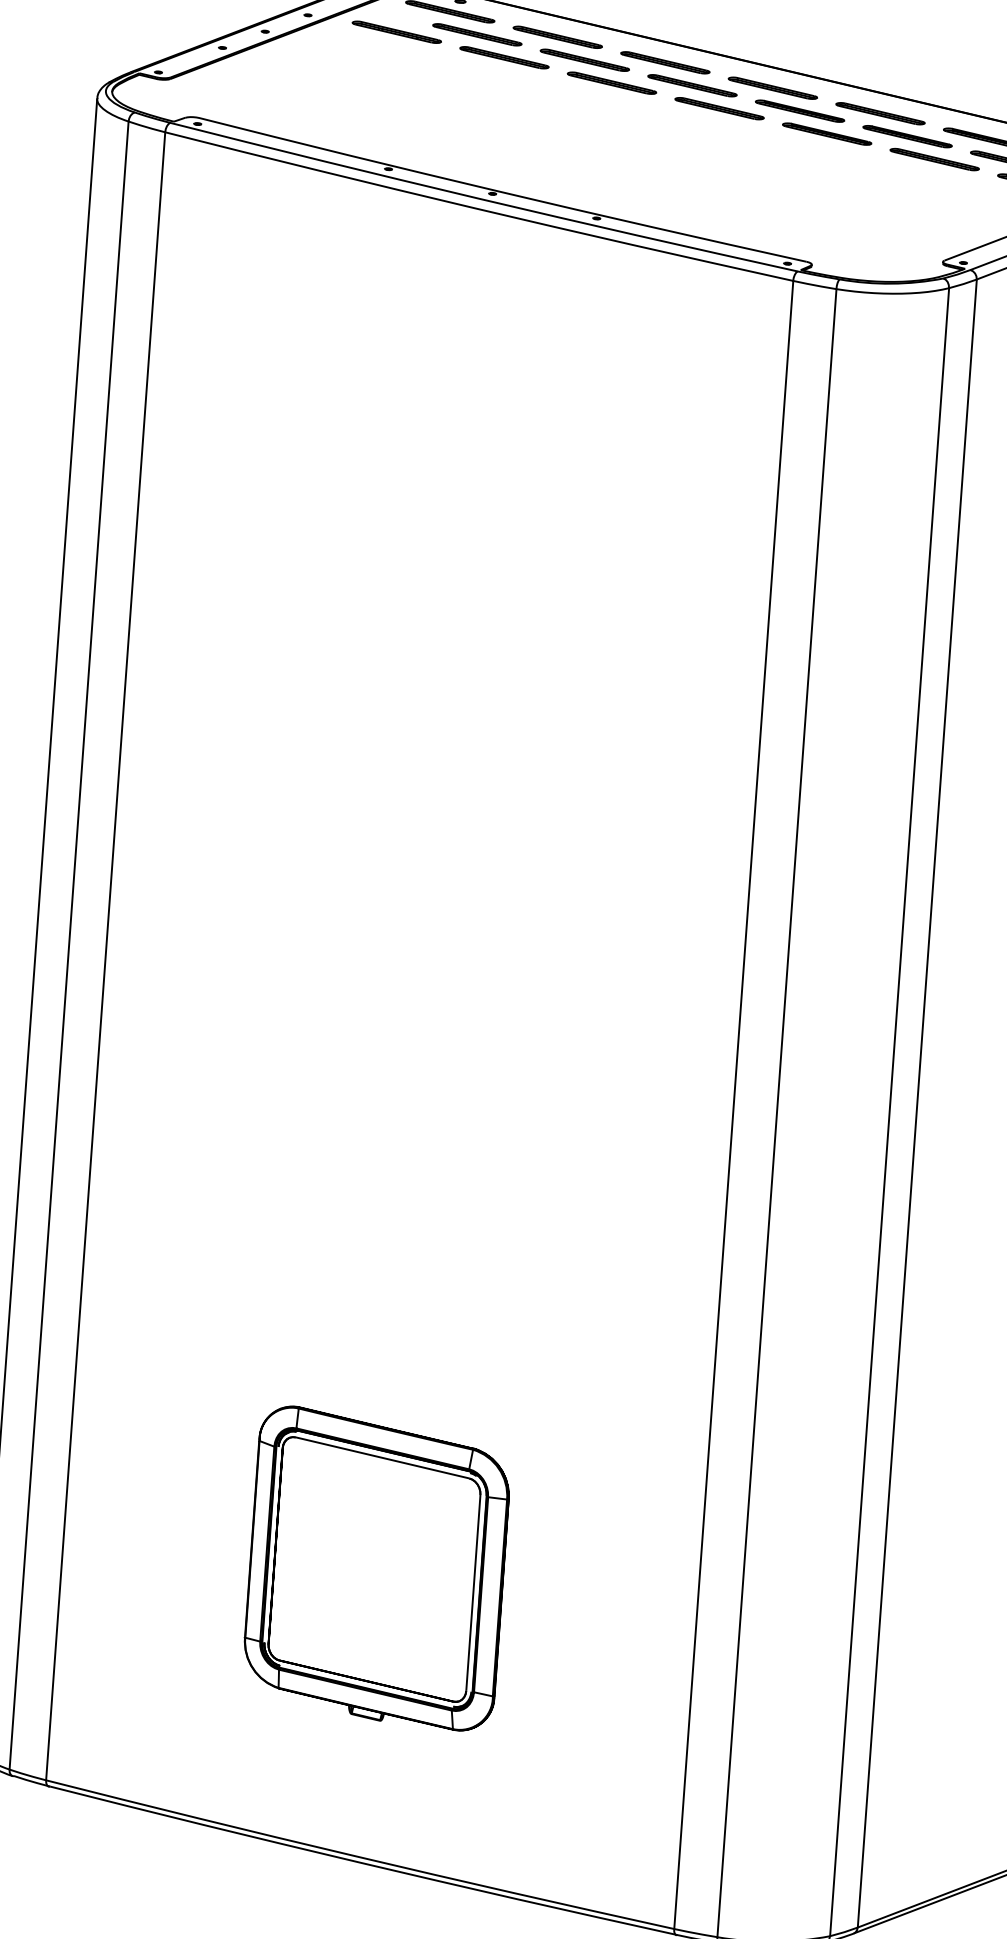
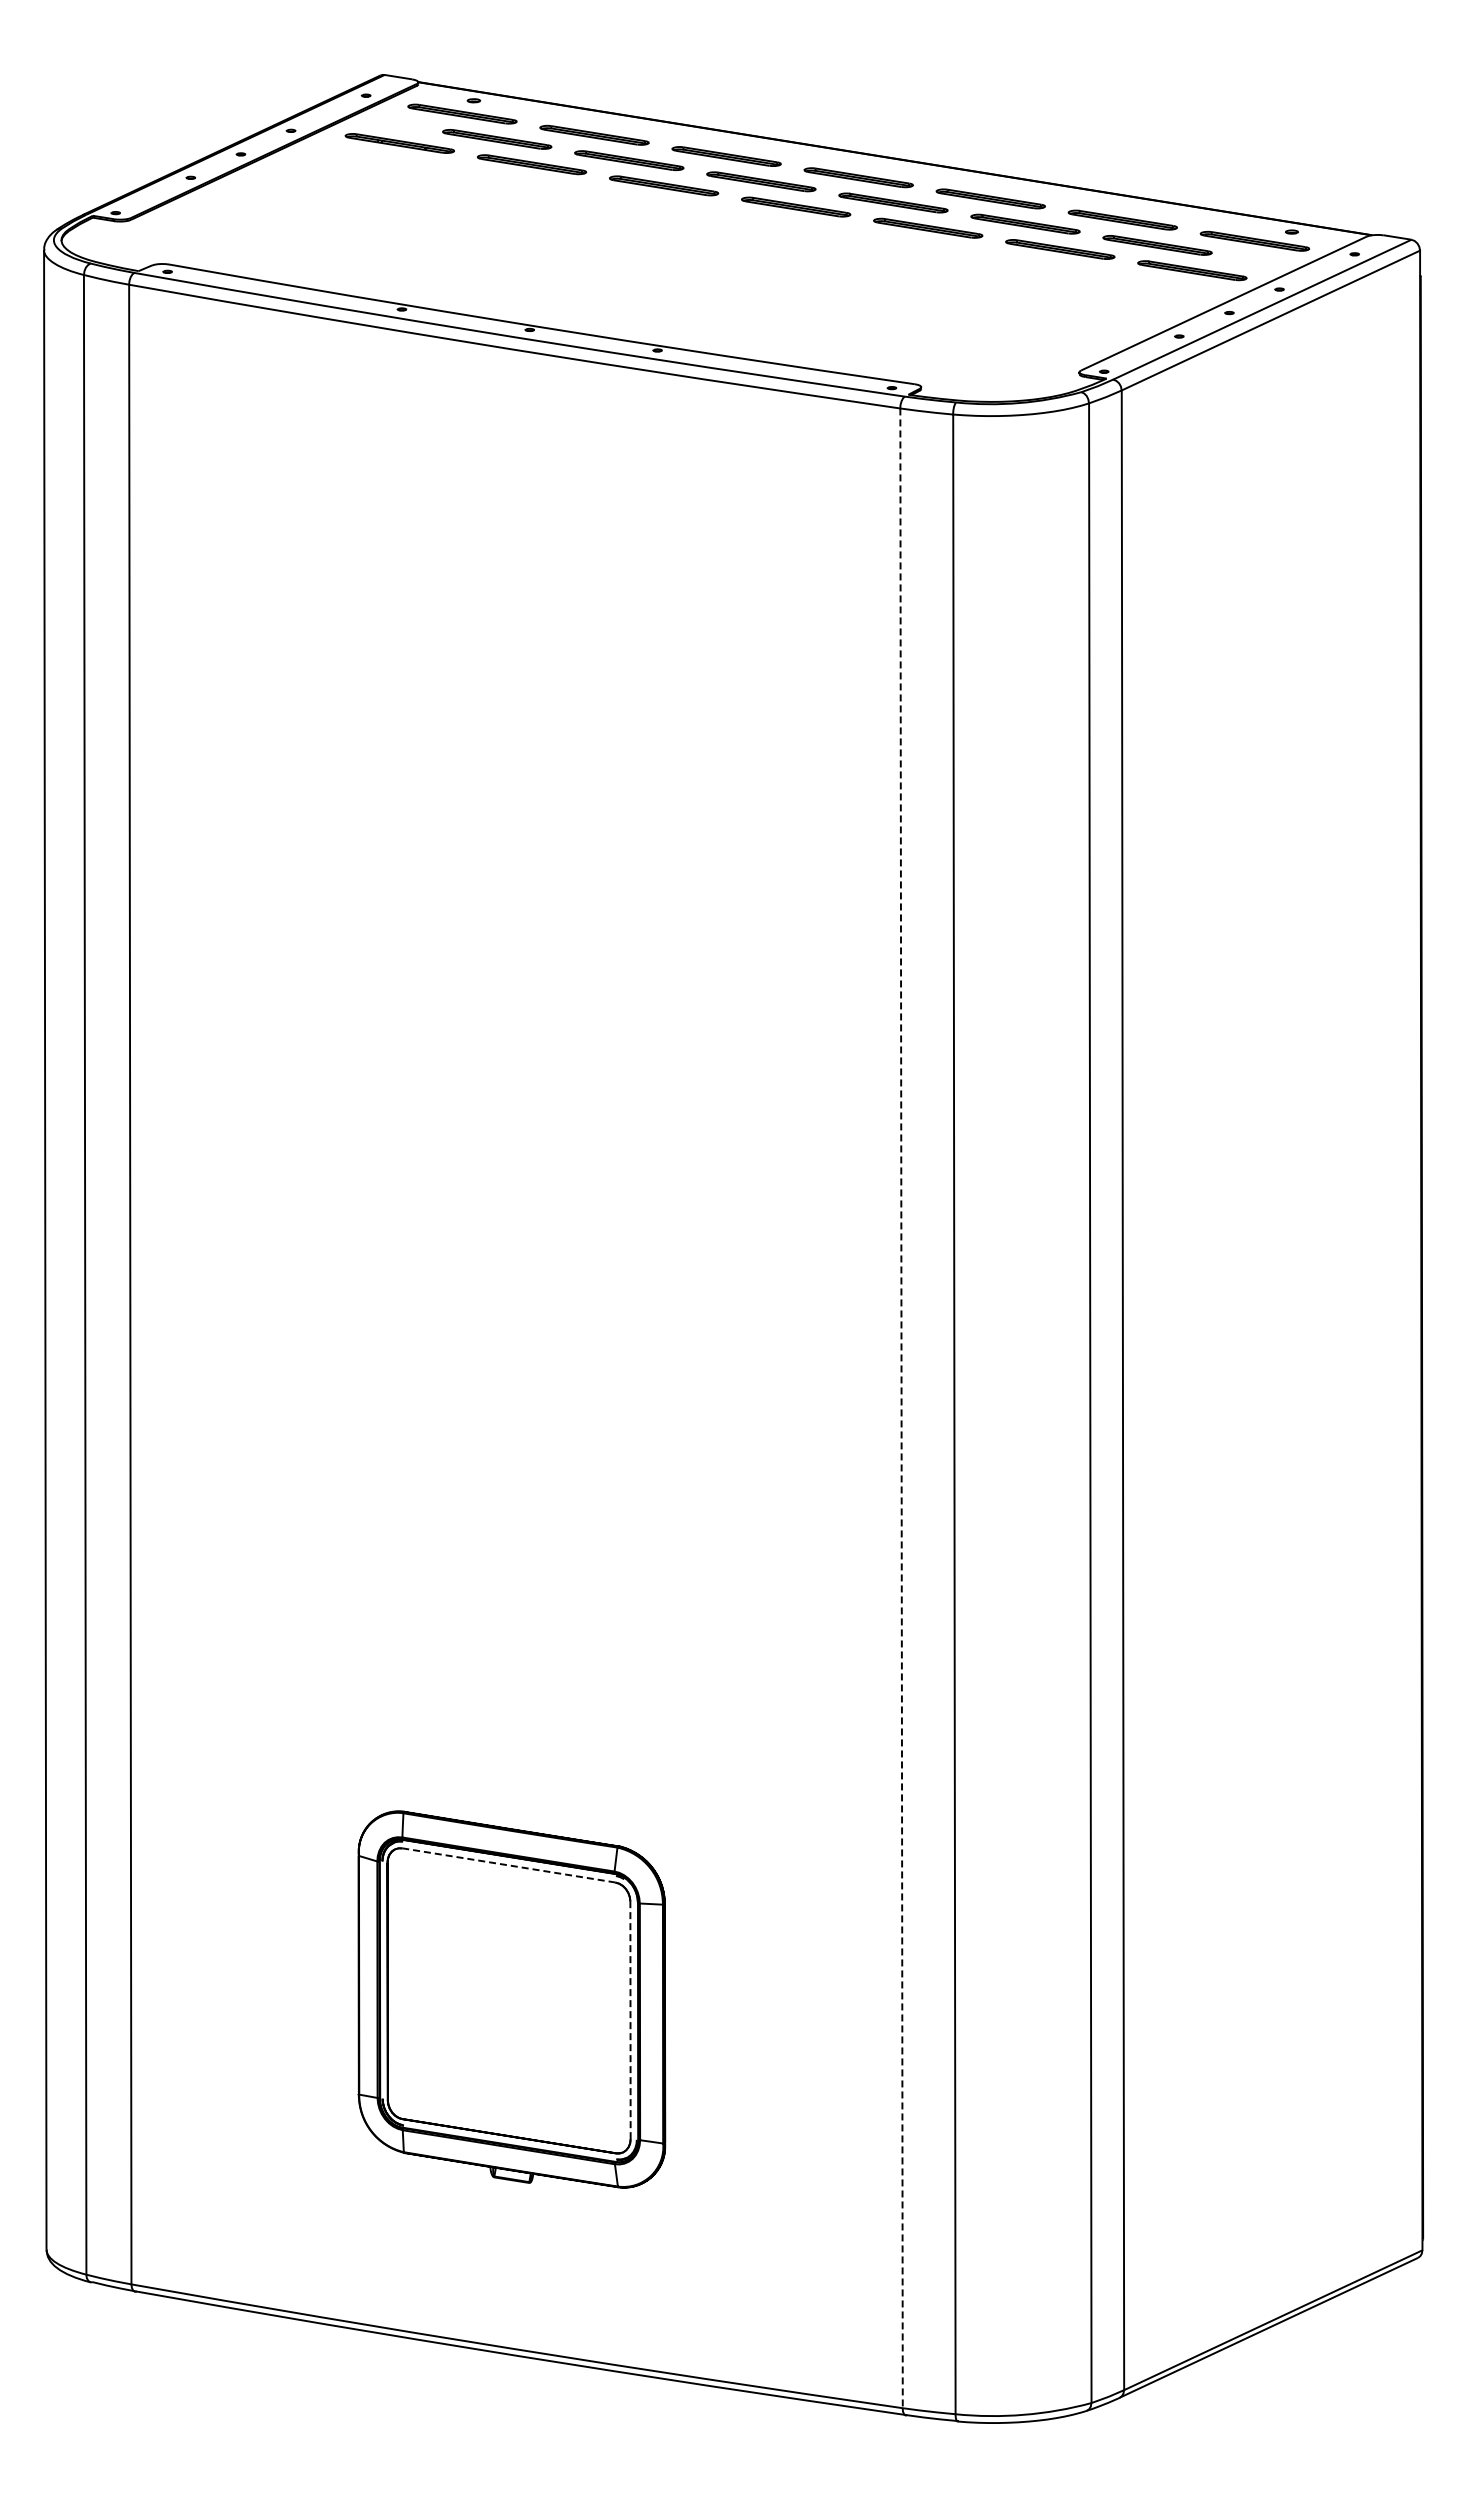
line: (733, 1105) -> (901, 1408), solid -> dashed
line: (382, 1457) -> (508, 1865), solid -> dashed
line: (473, 1593) -> (630, 2020), solid -> dashed

